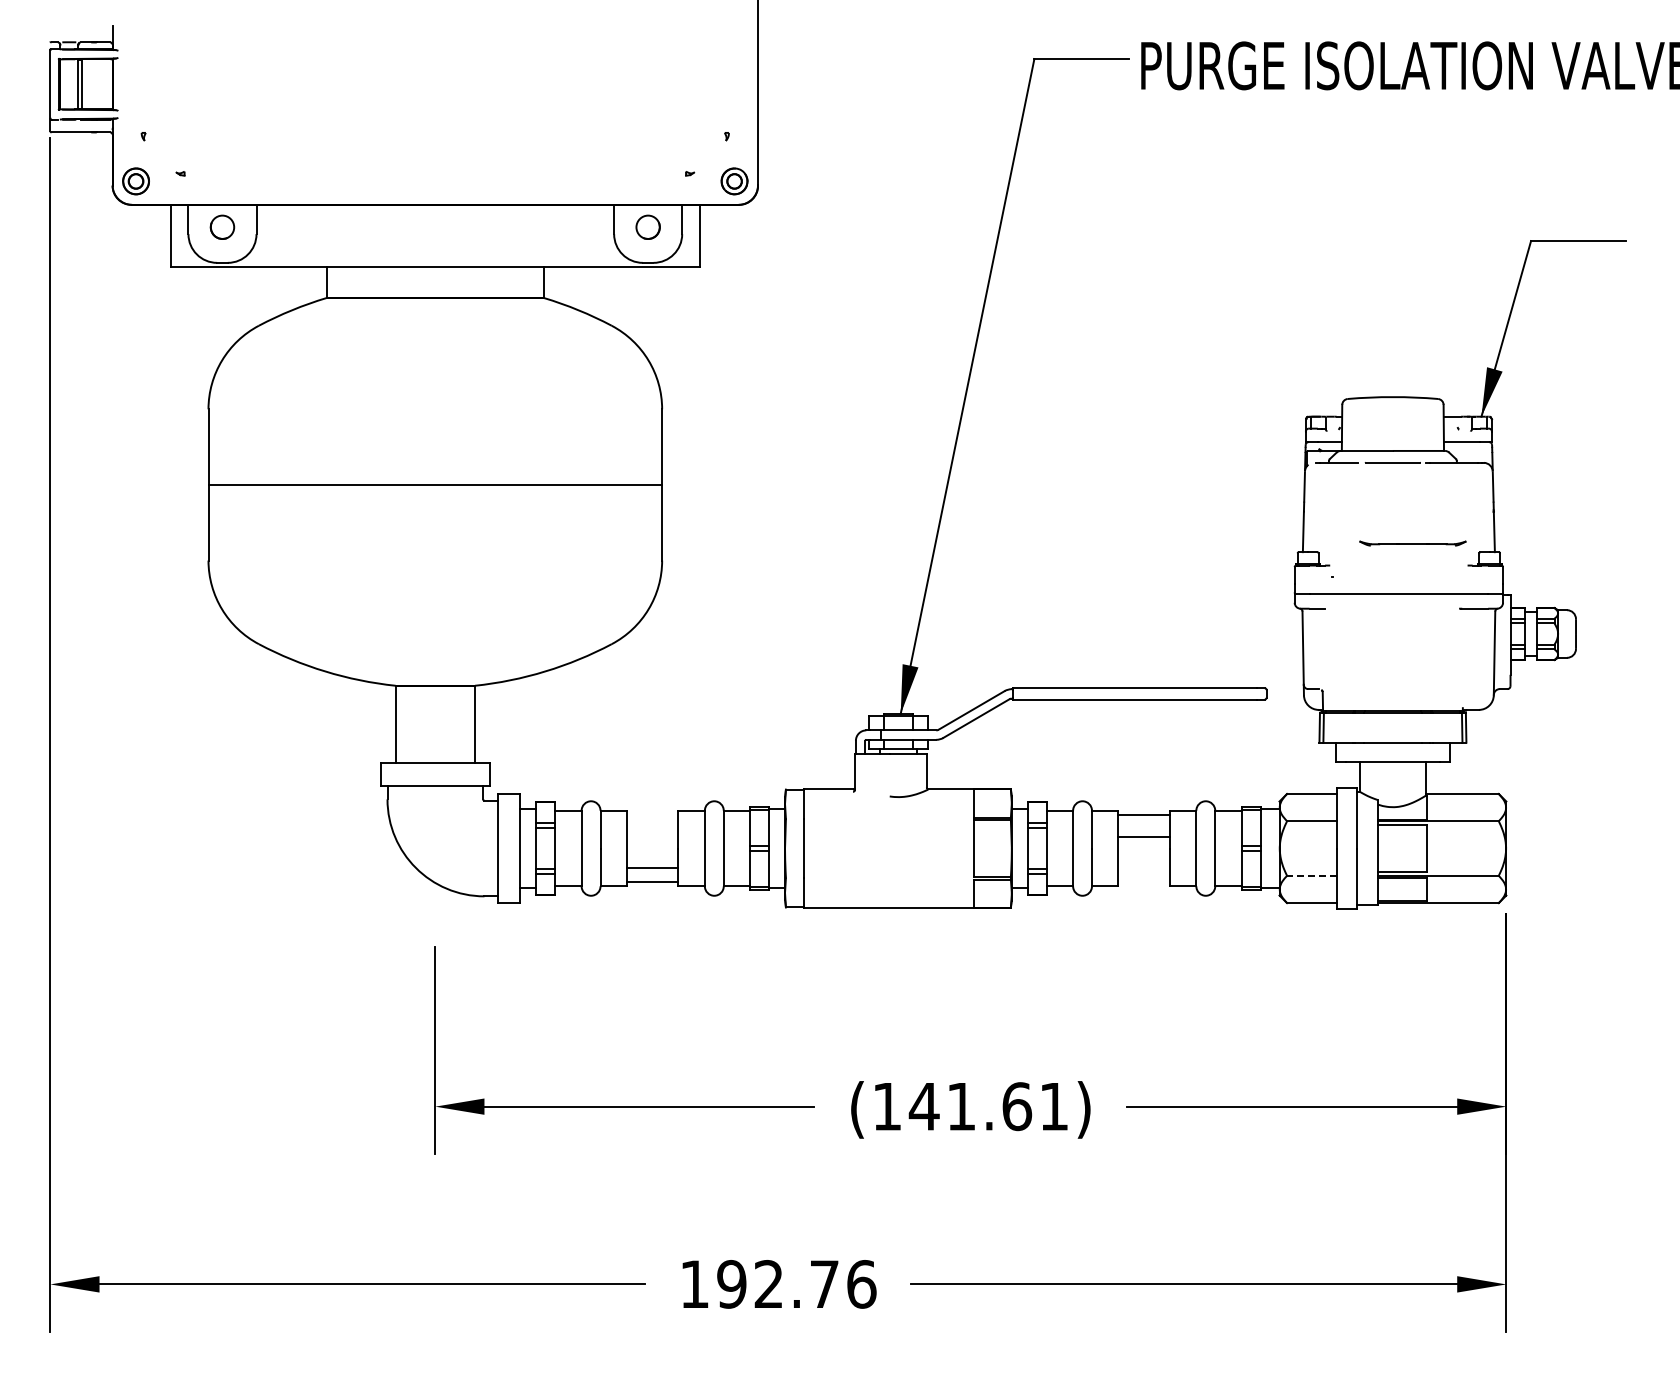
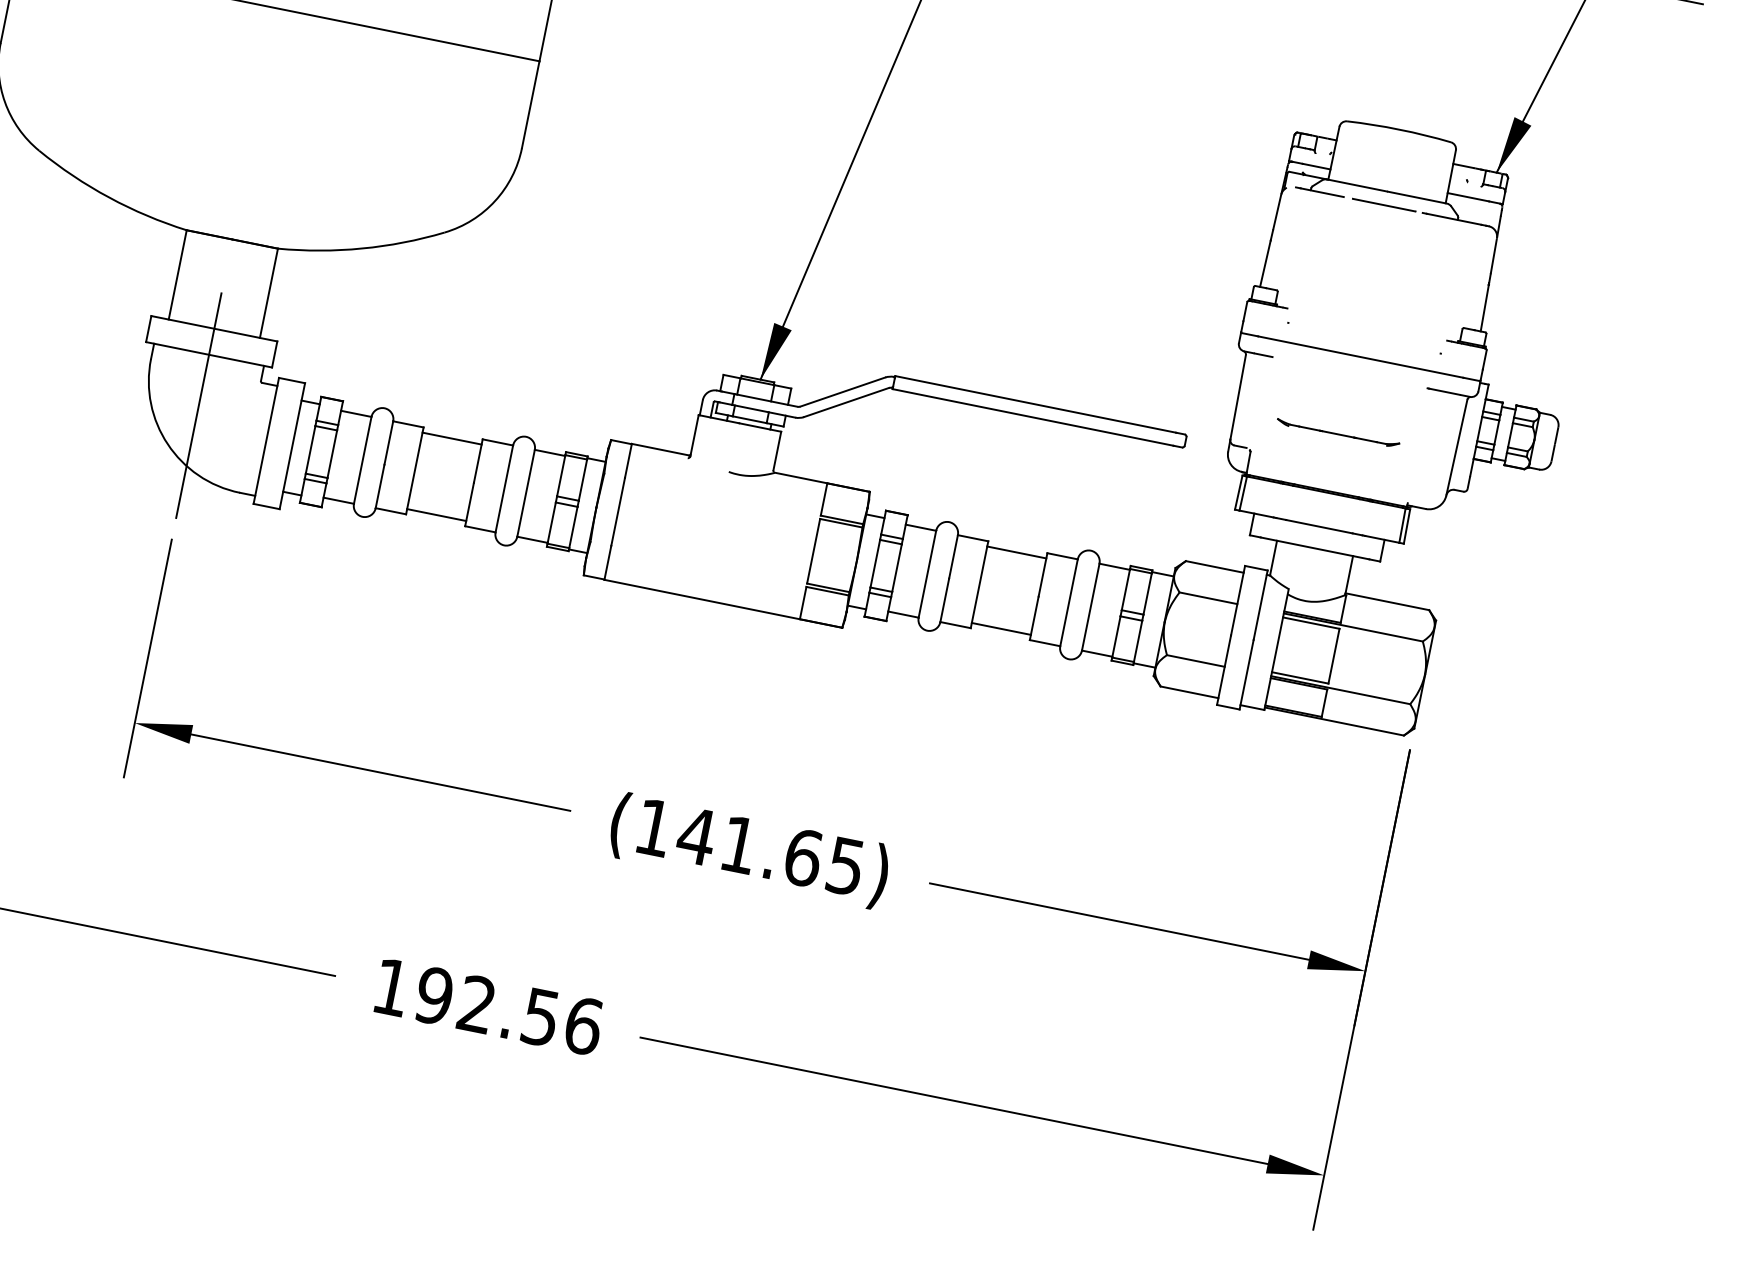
part: (1412, 543) -> (1337, 433), moved
line: (435, 830) -> (199, 405), added
line: (1143, 836) -> (1000, 628), moved
line: (652, 868) -> (451, 438), moved
line: (1311, 875) -> (1195, 660), dashed -> solid
text: (1053, 1107) -> (844, 867), (141.61) -> (141.65)
text: (824, 1284) -> (540, 1017), 192.76 -> 192.56

